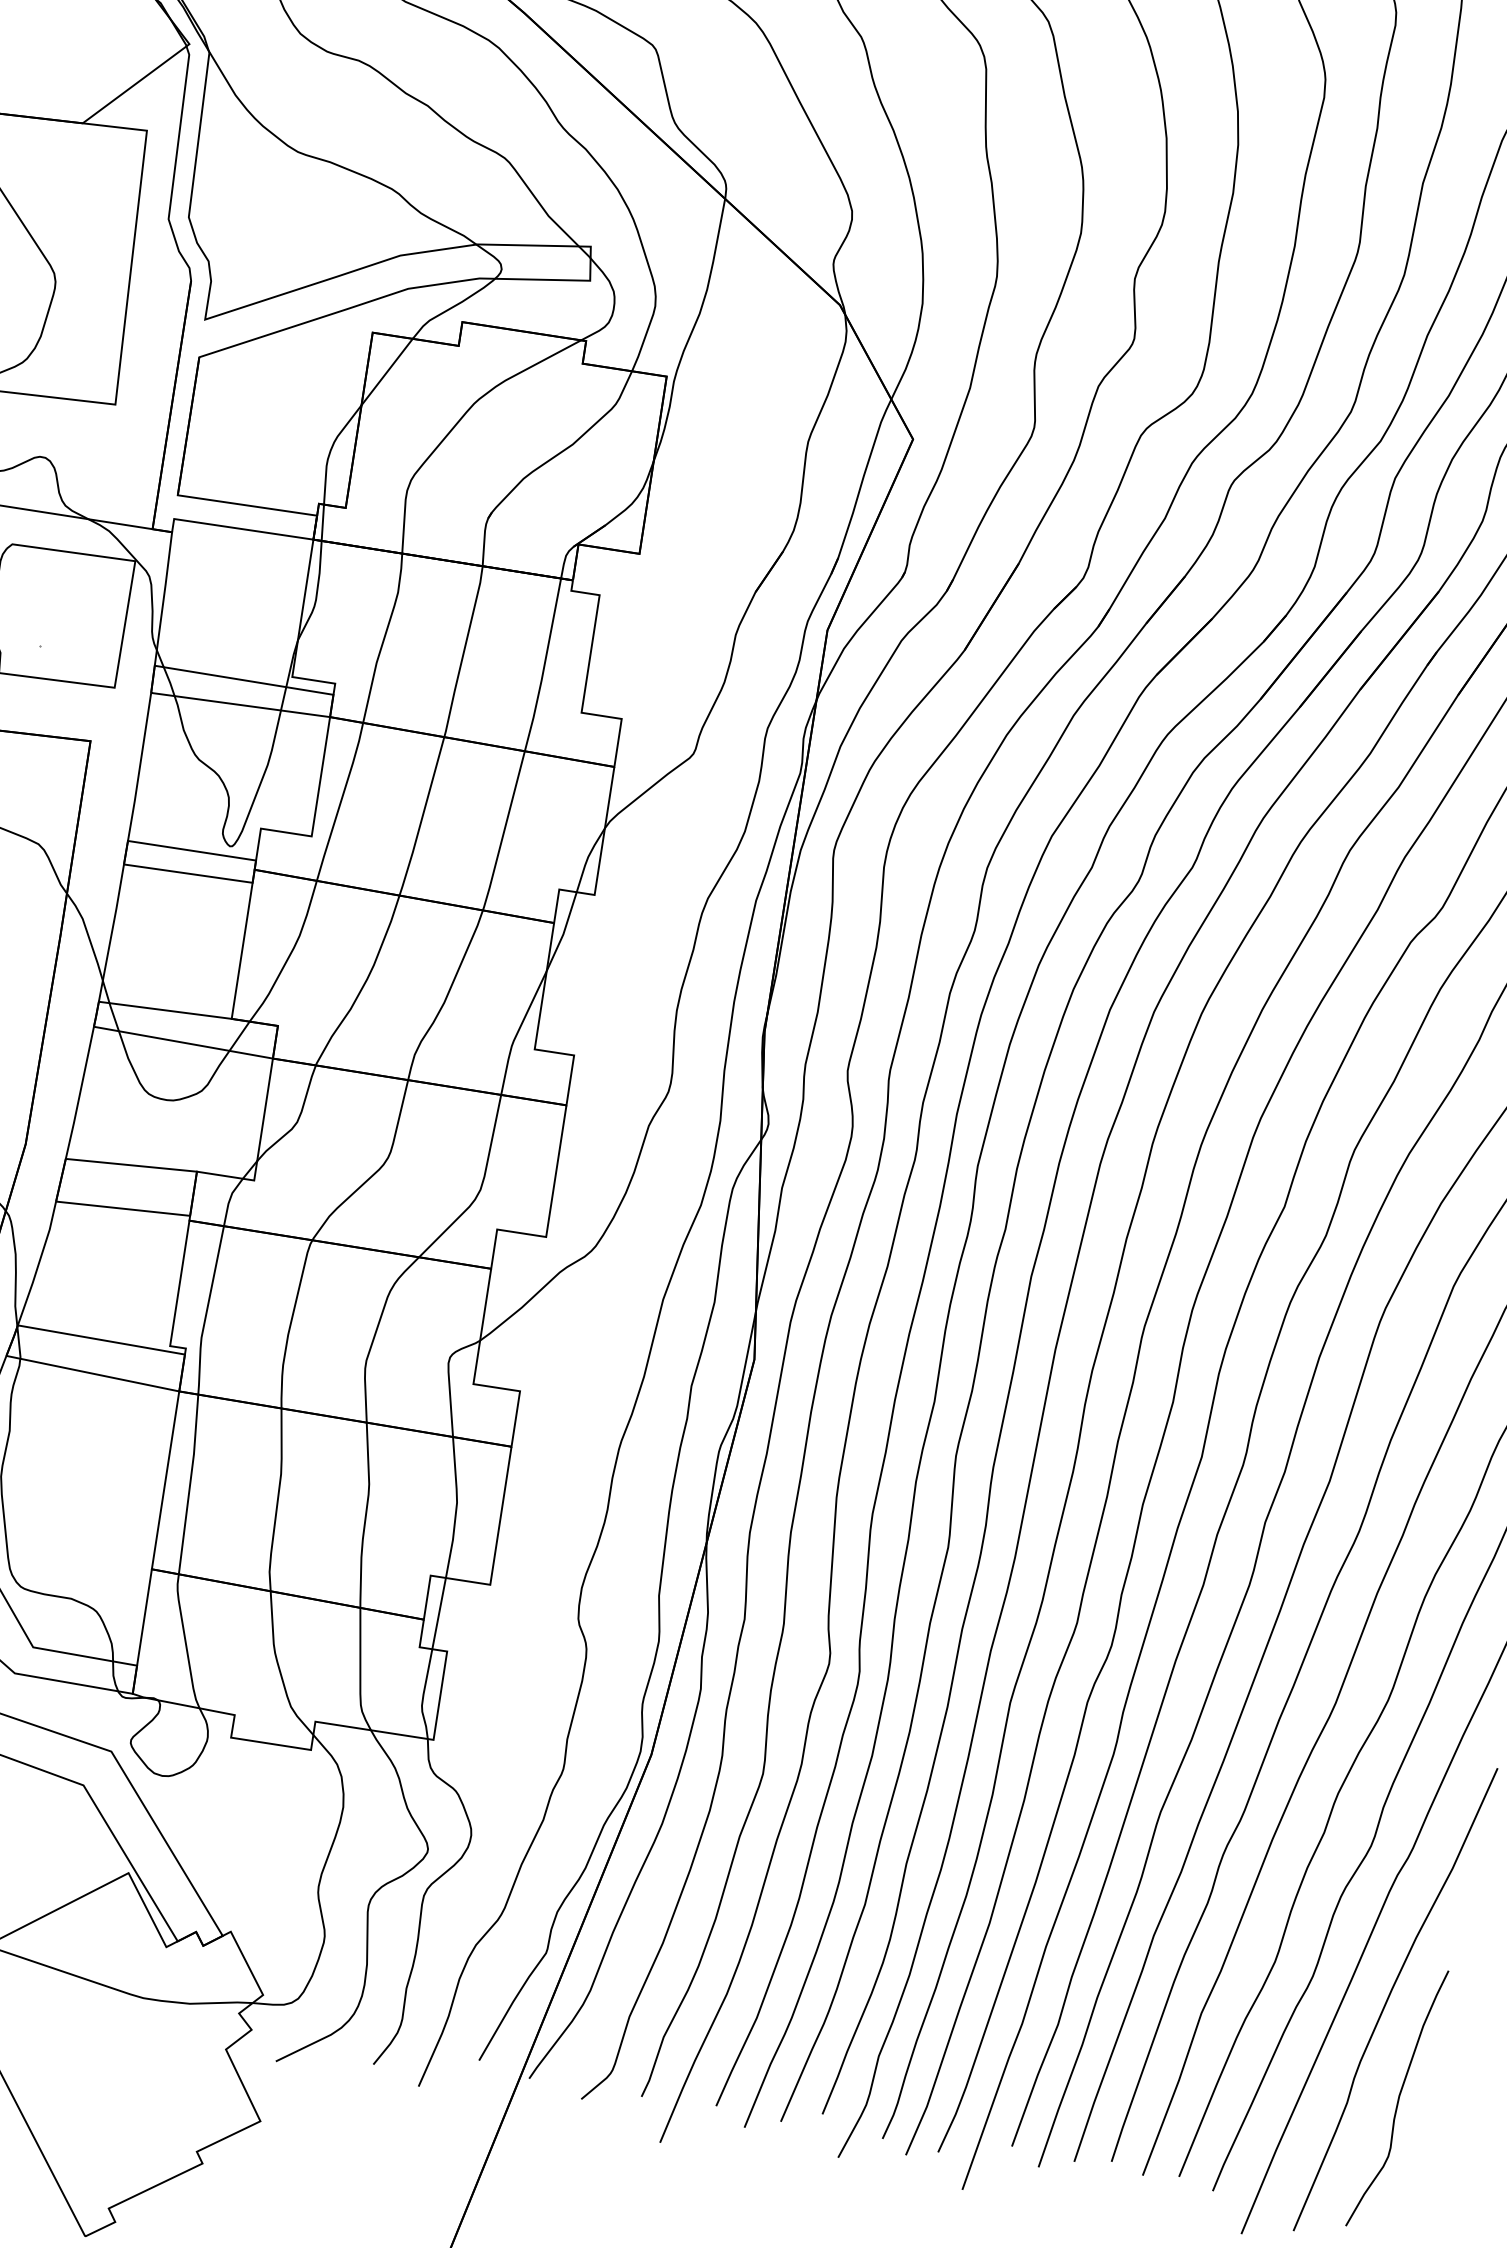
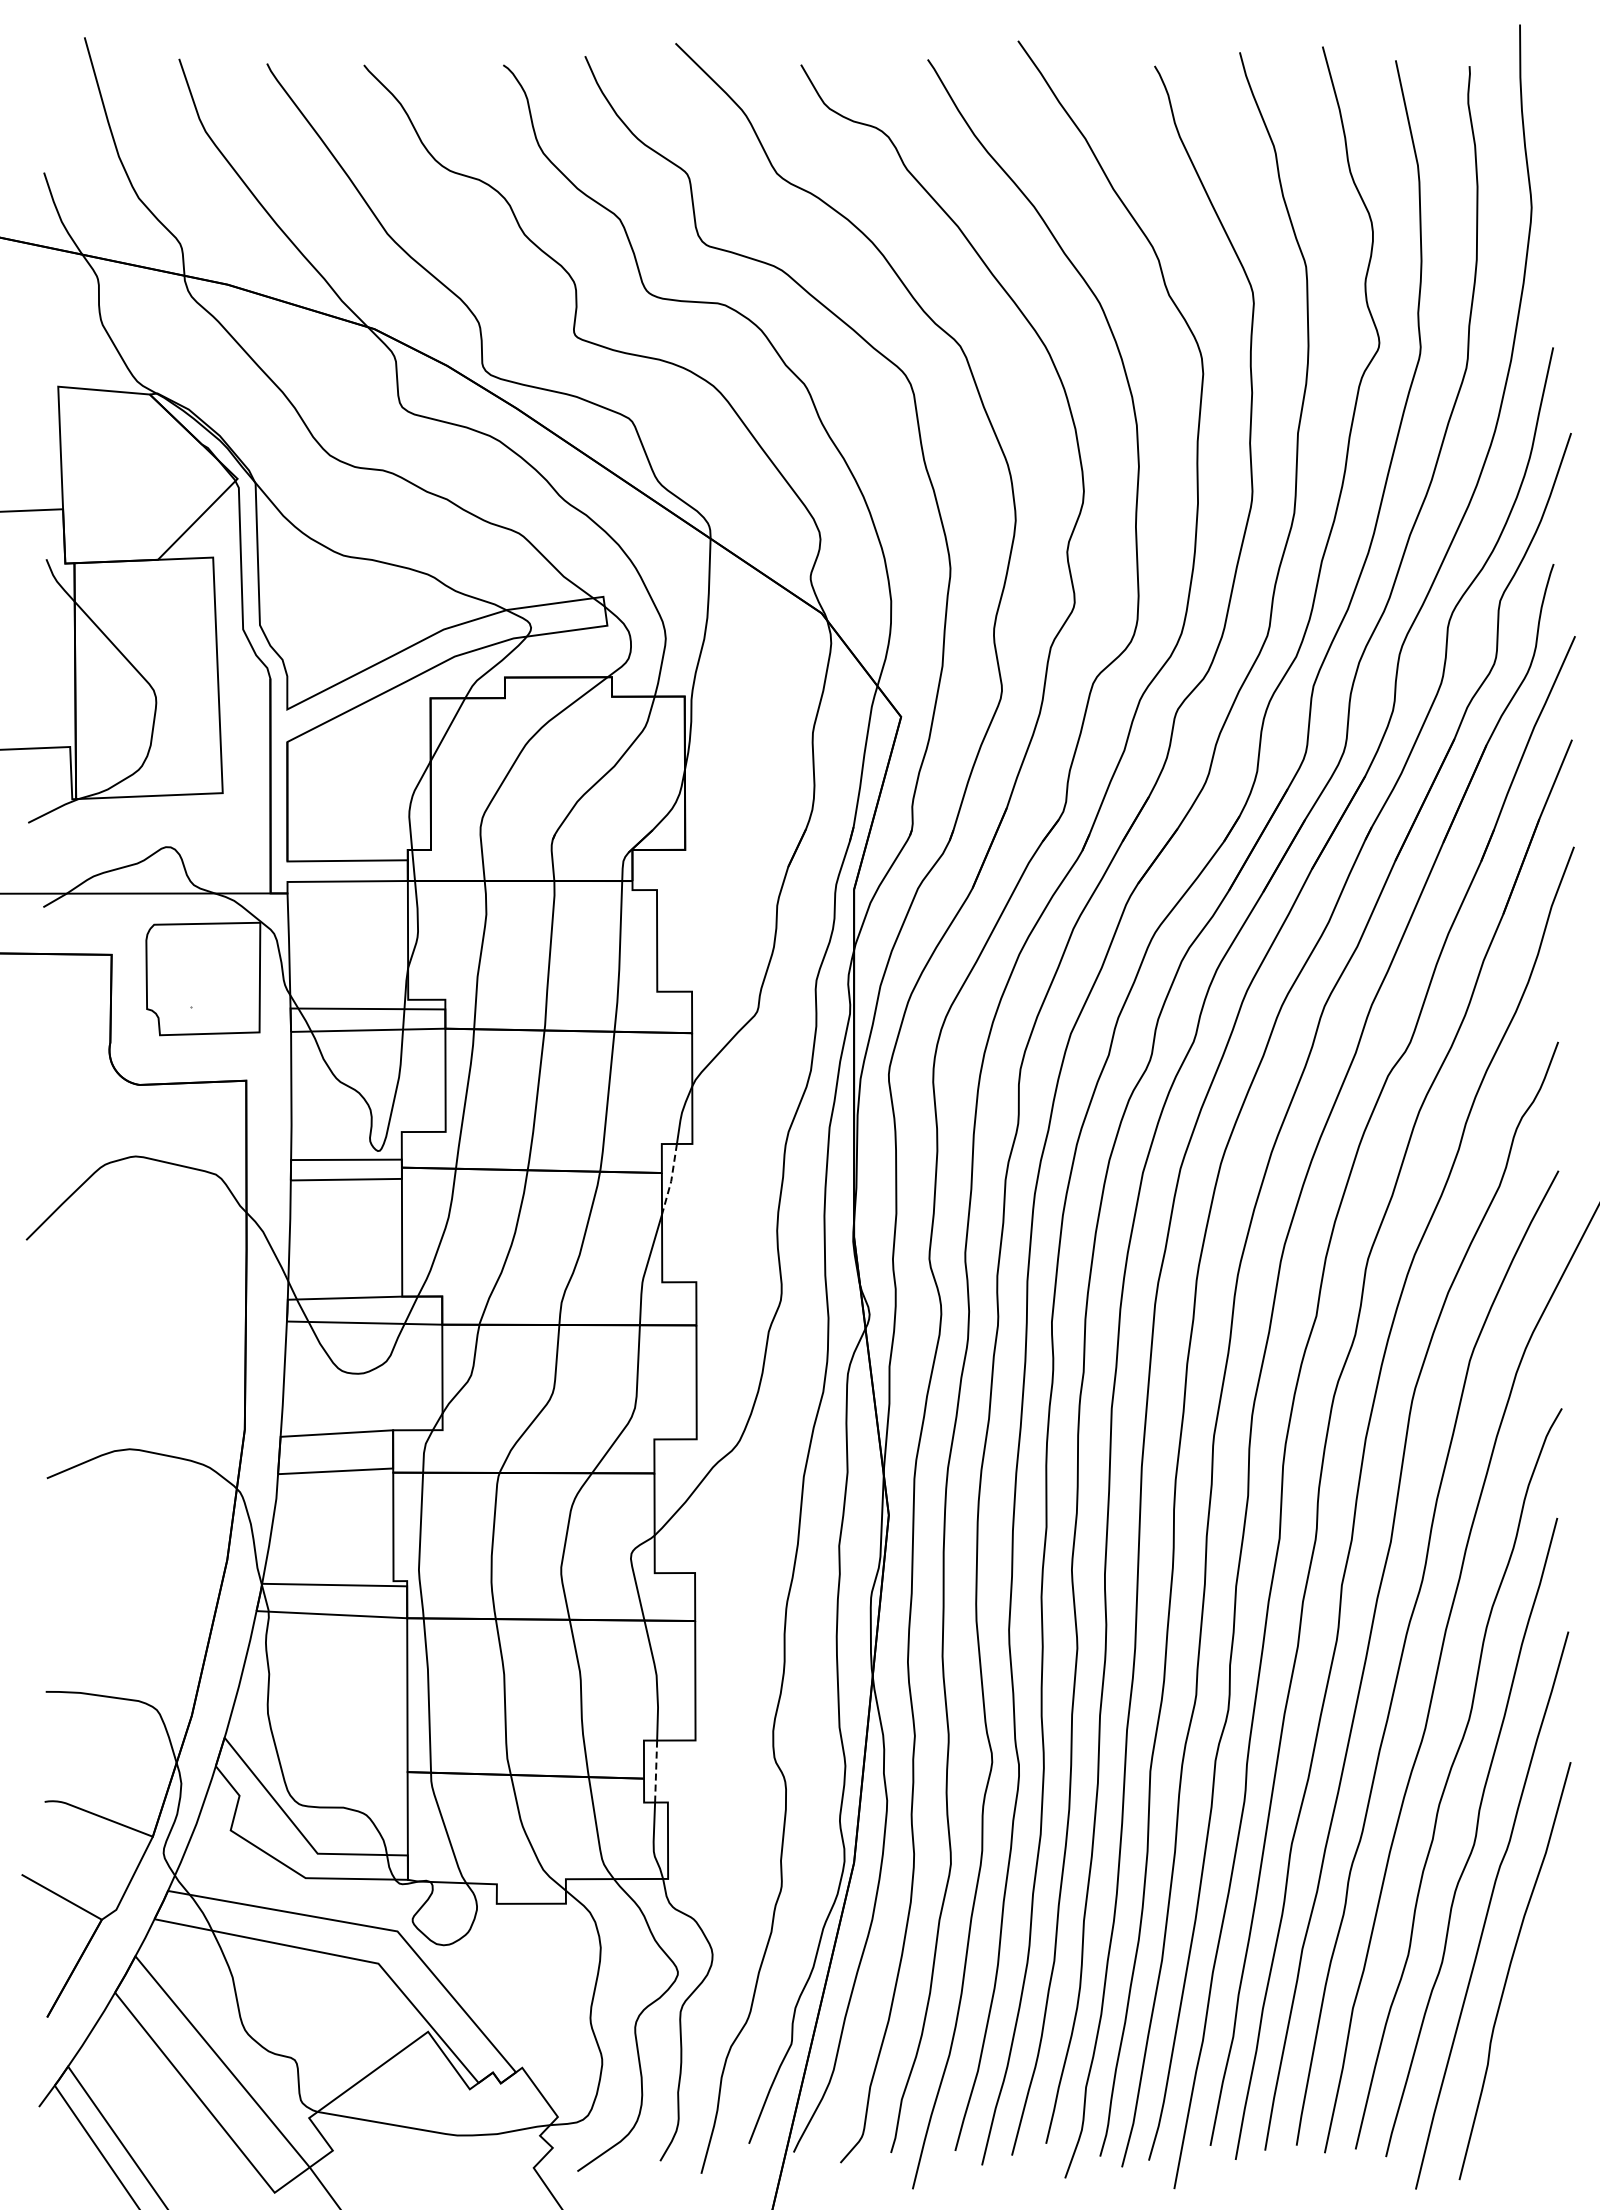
line: (563, 933) -> (671, 1180), solid -> dashed
line: (439, 1613) -> (656, 1771), solid -> dashed
curve: (1398, 2098) -> (1530, 2054), removed

